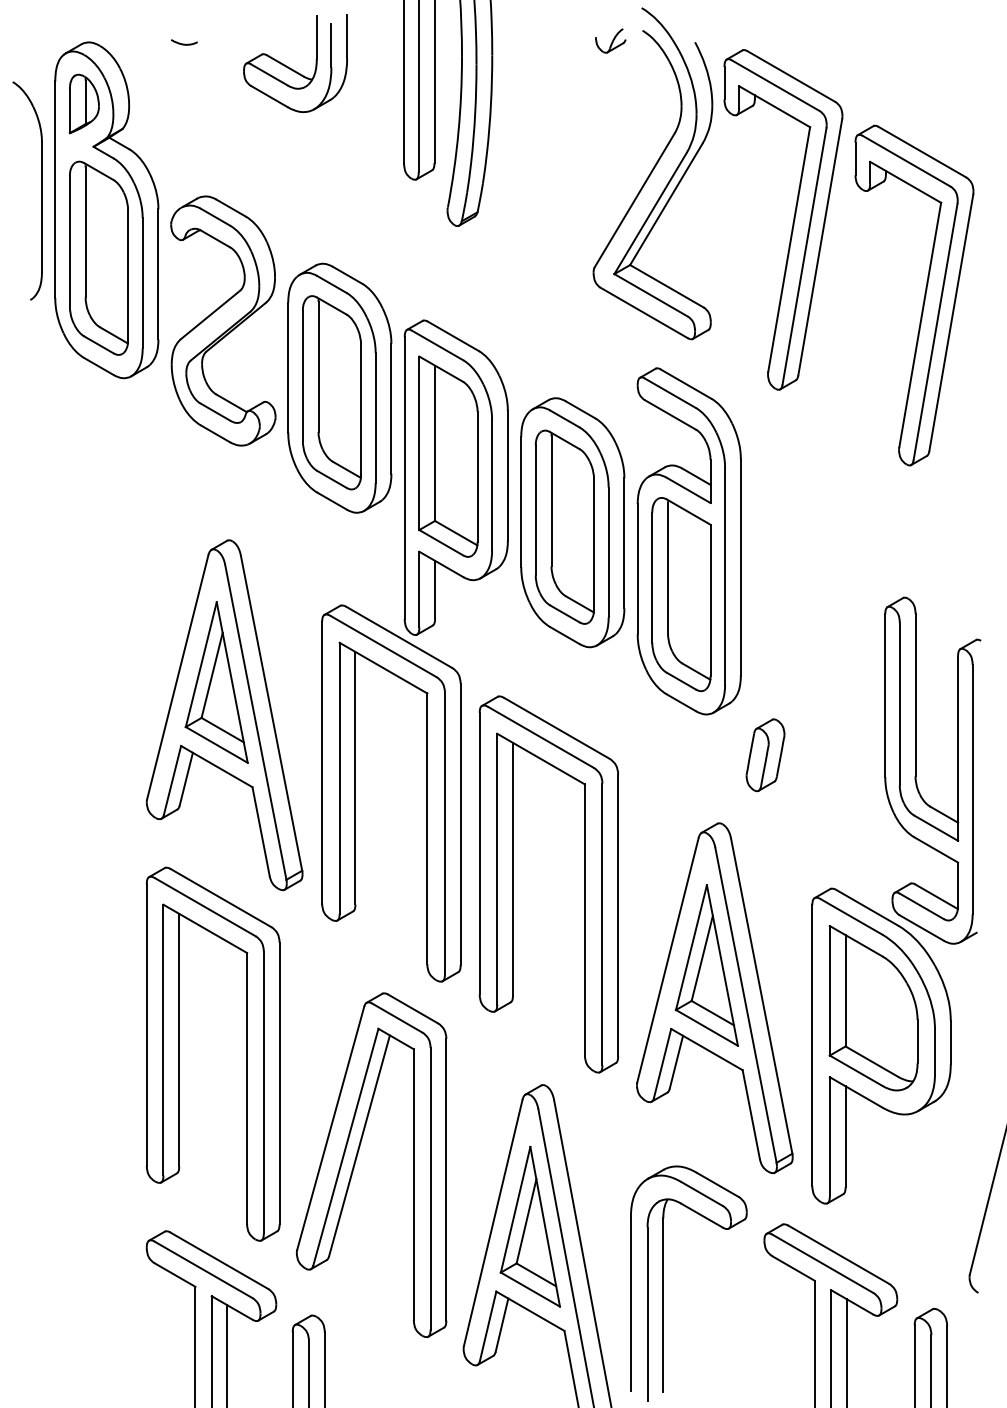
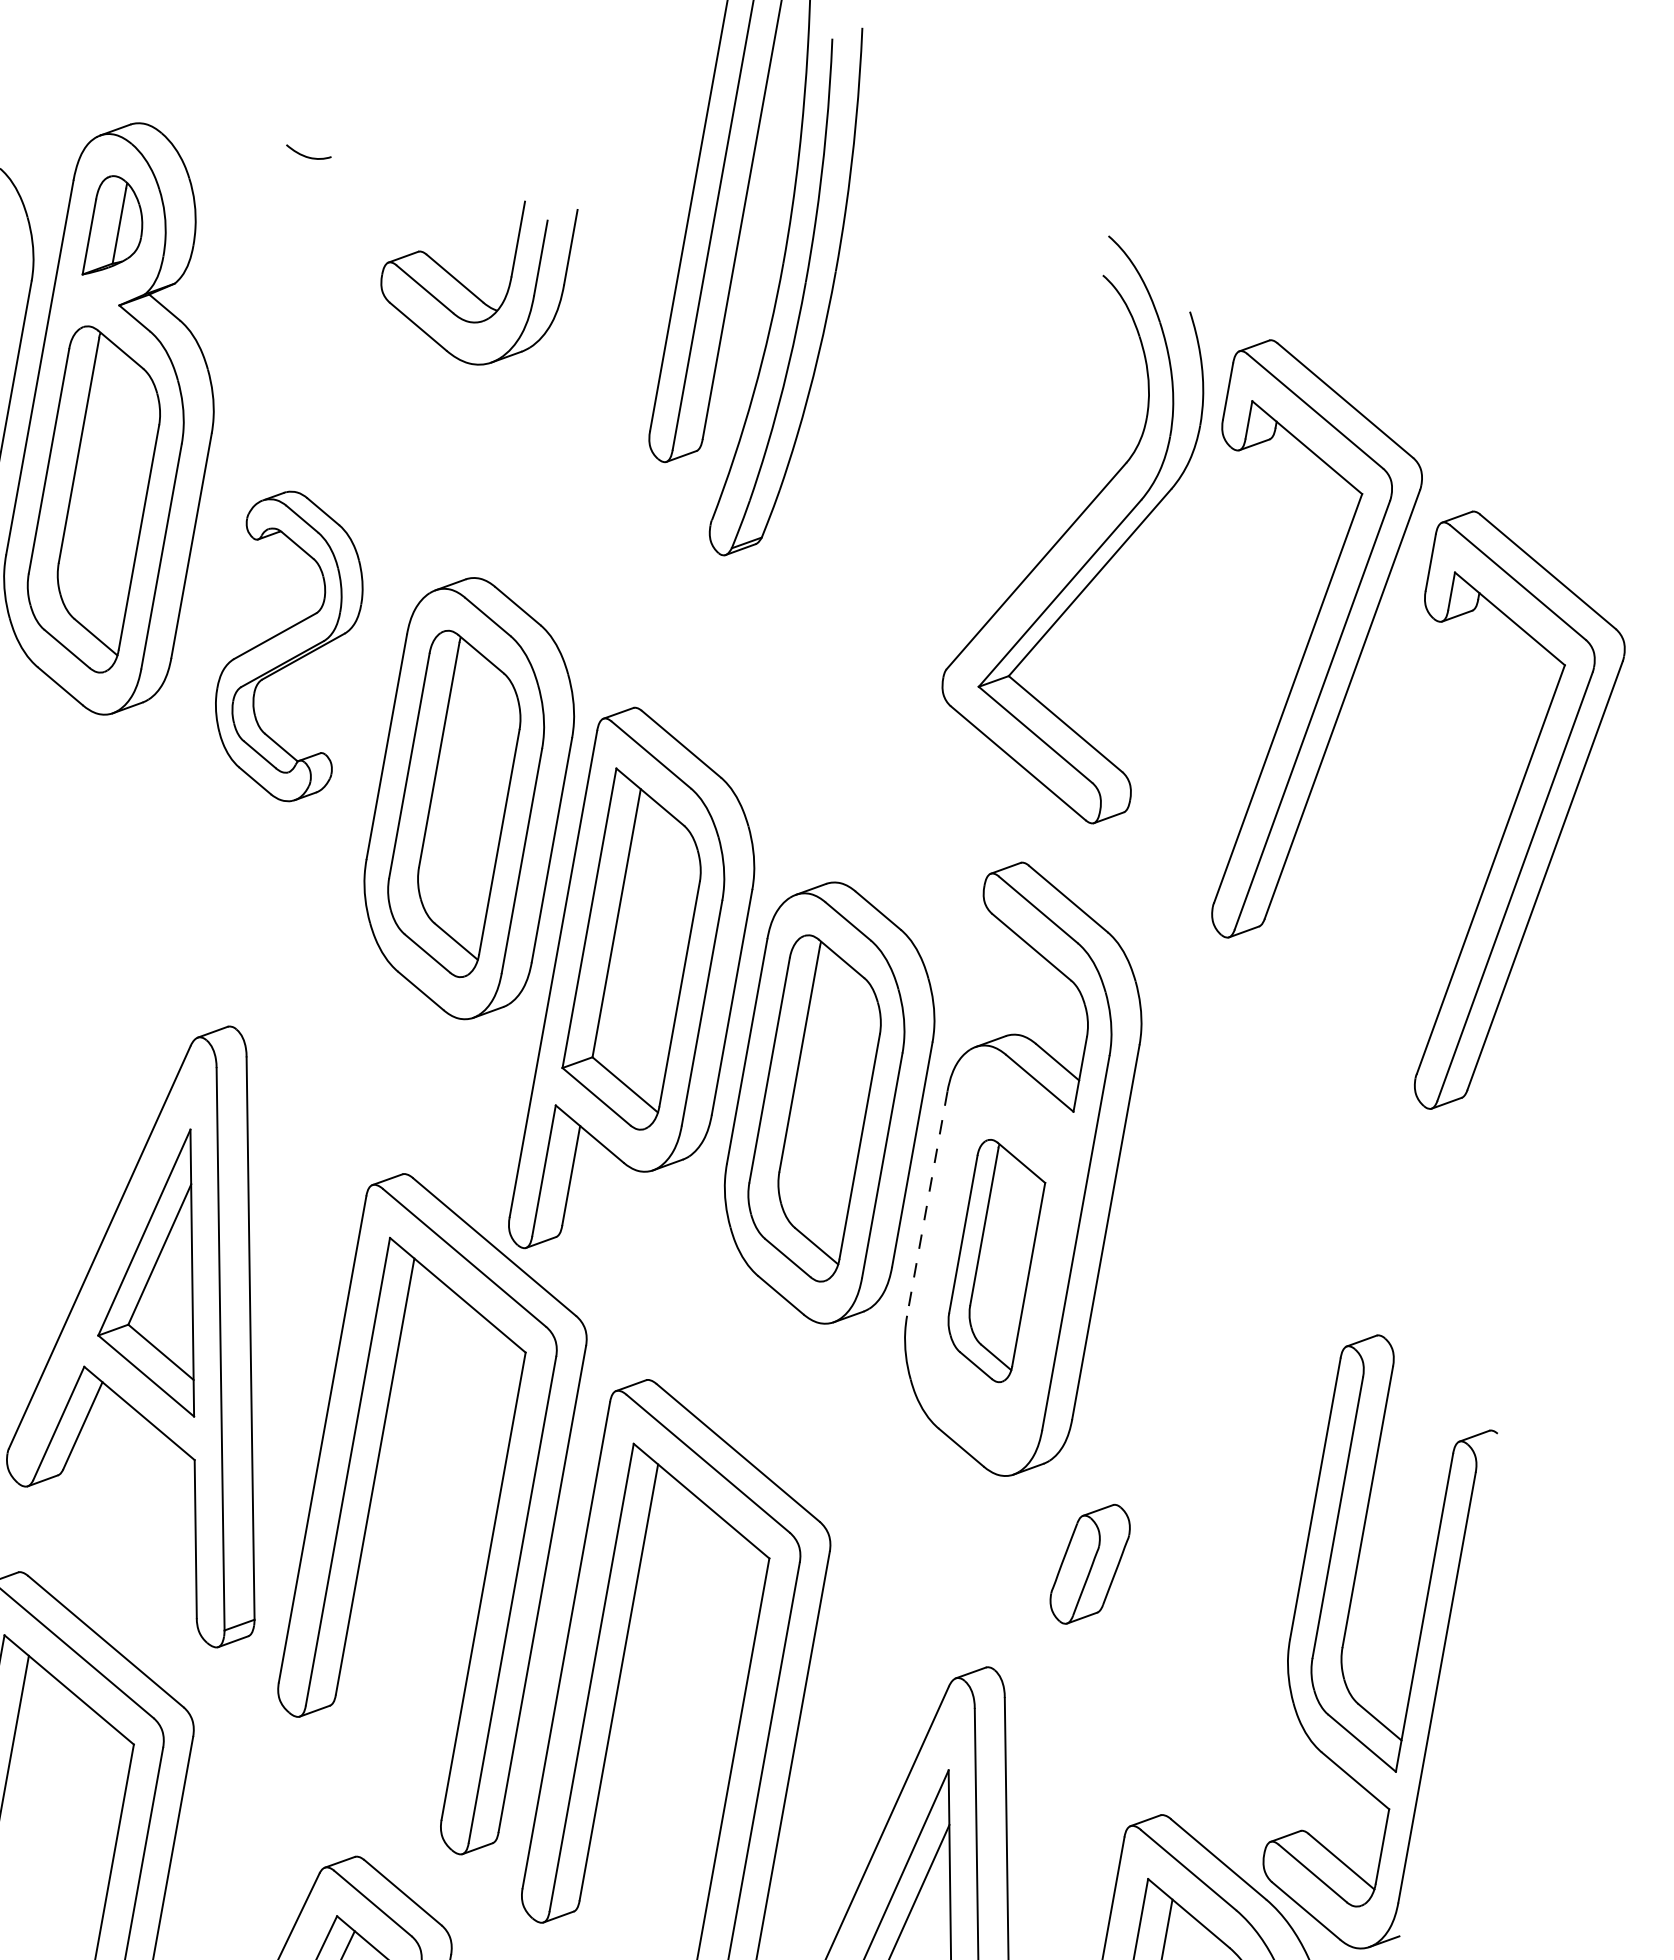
part: (610, 40) -> (1044, 282), removed
part: (293, 69) -> (468, 287), moved
part: (223, 320) -> (289, 645), size x0.7
line: (637, 569) -> (926, 1203), solid -> dashed
part: (681, 594) -> (995, 1260), size x0.7

